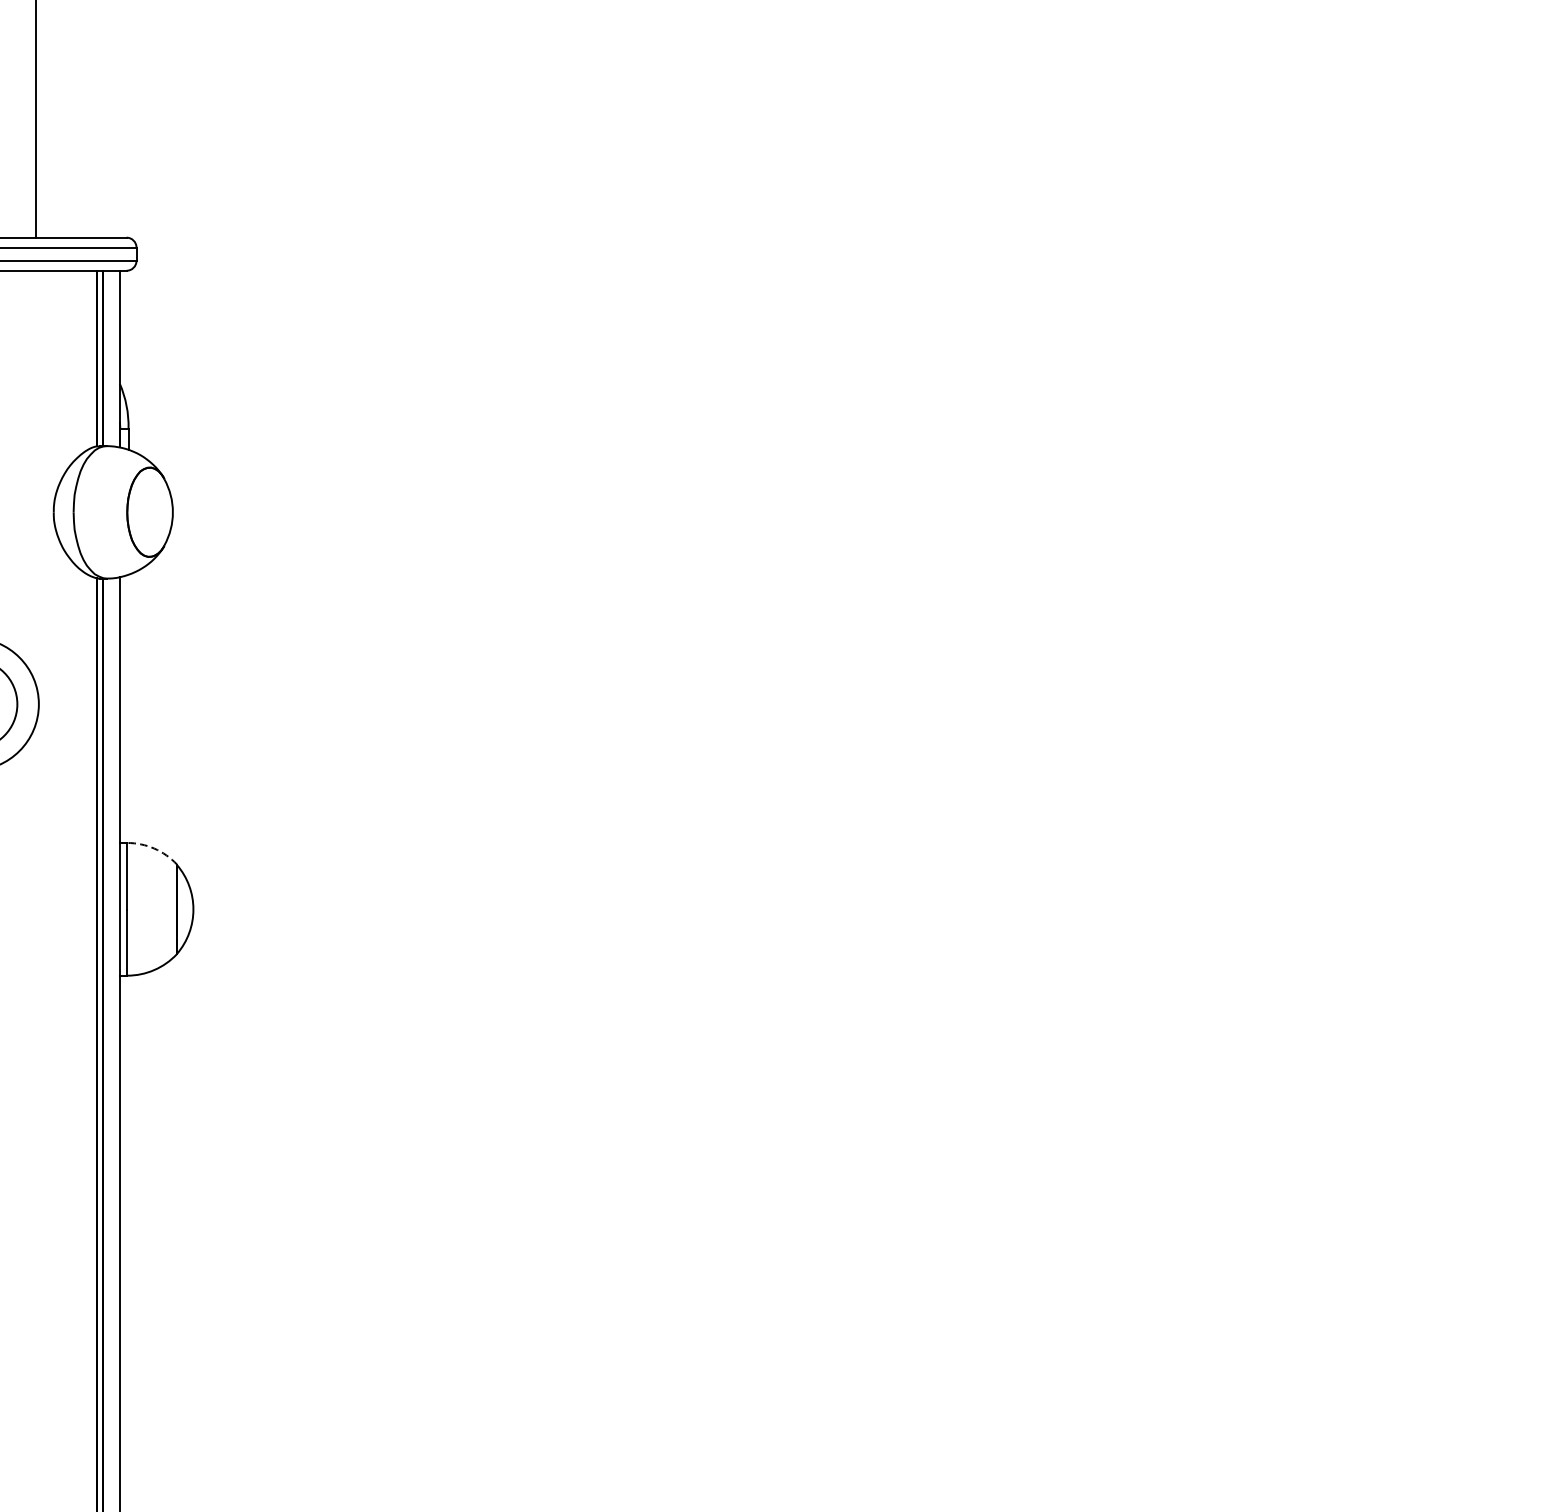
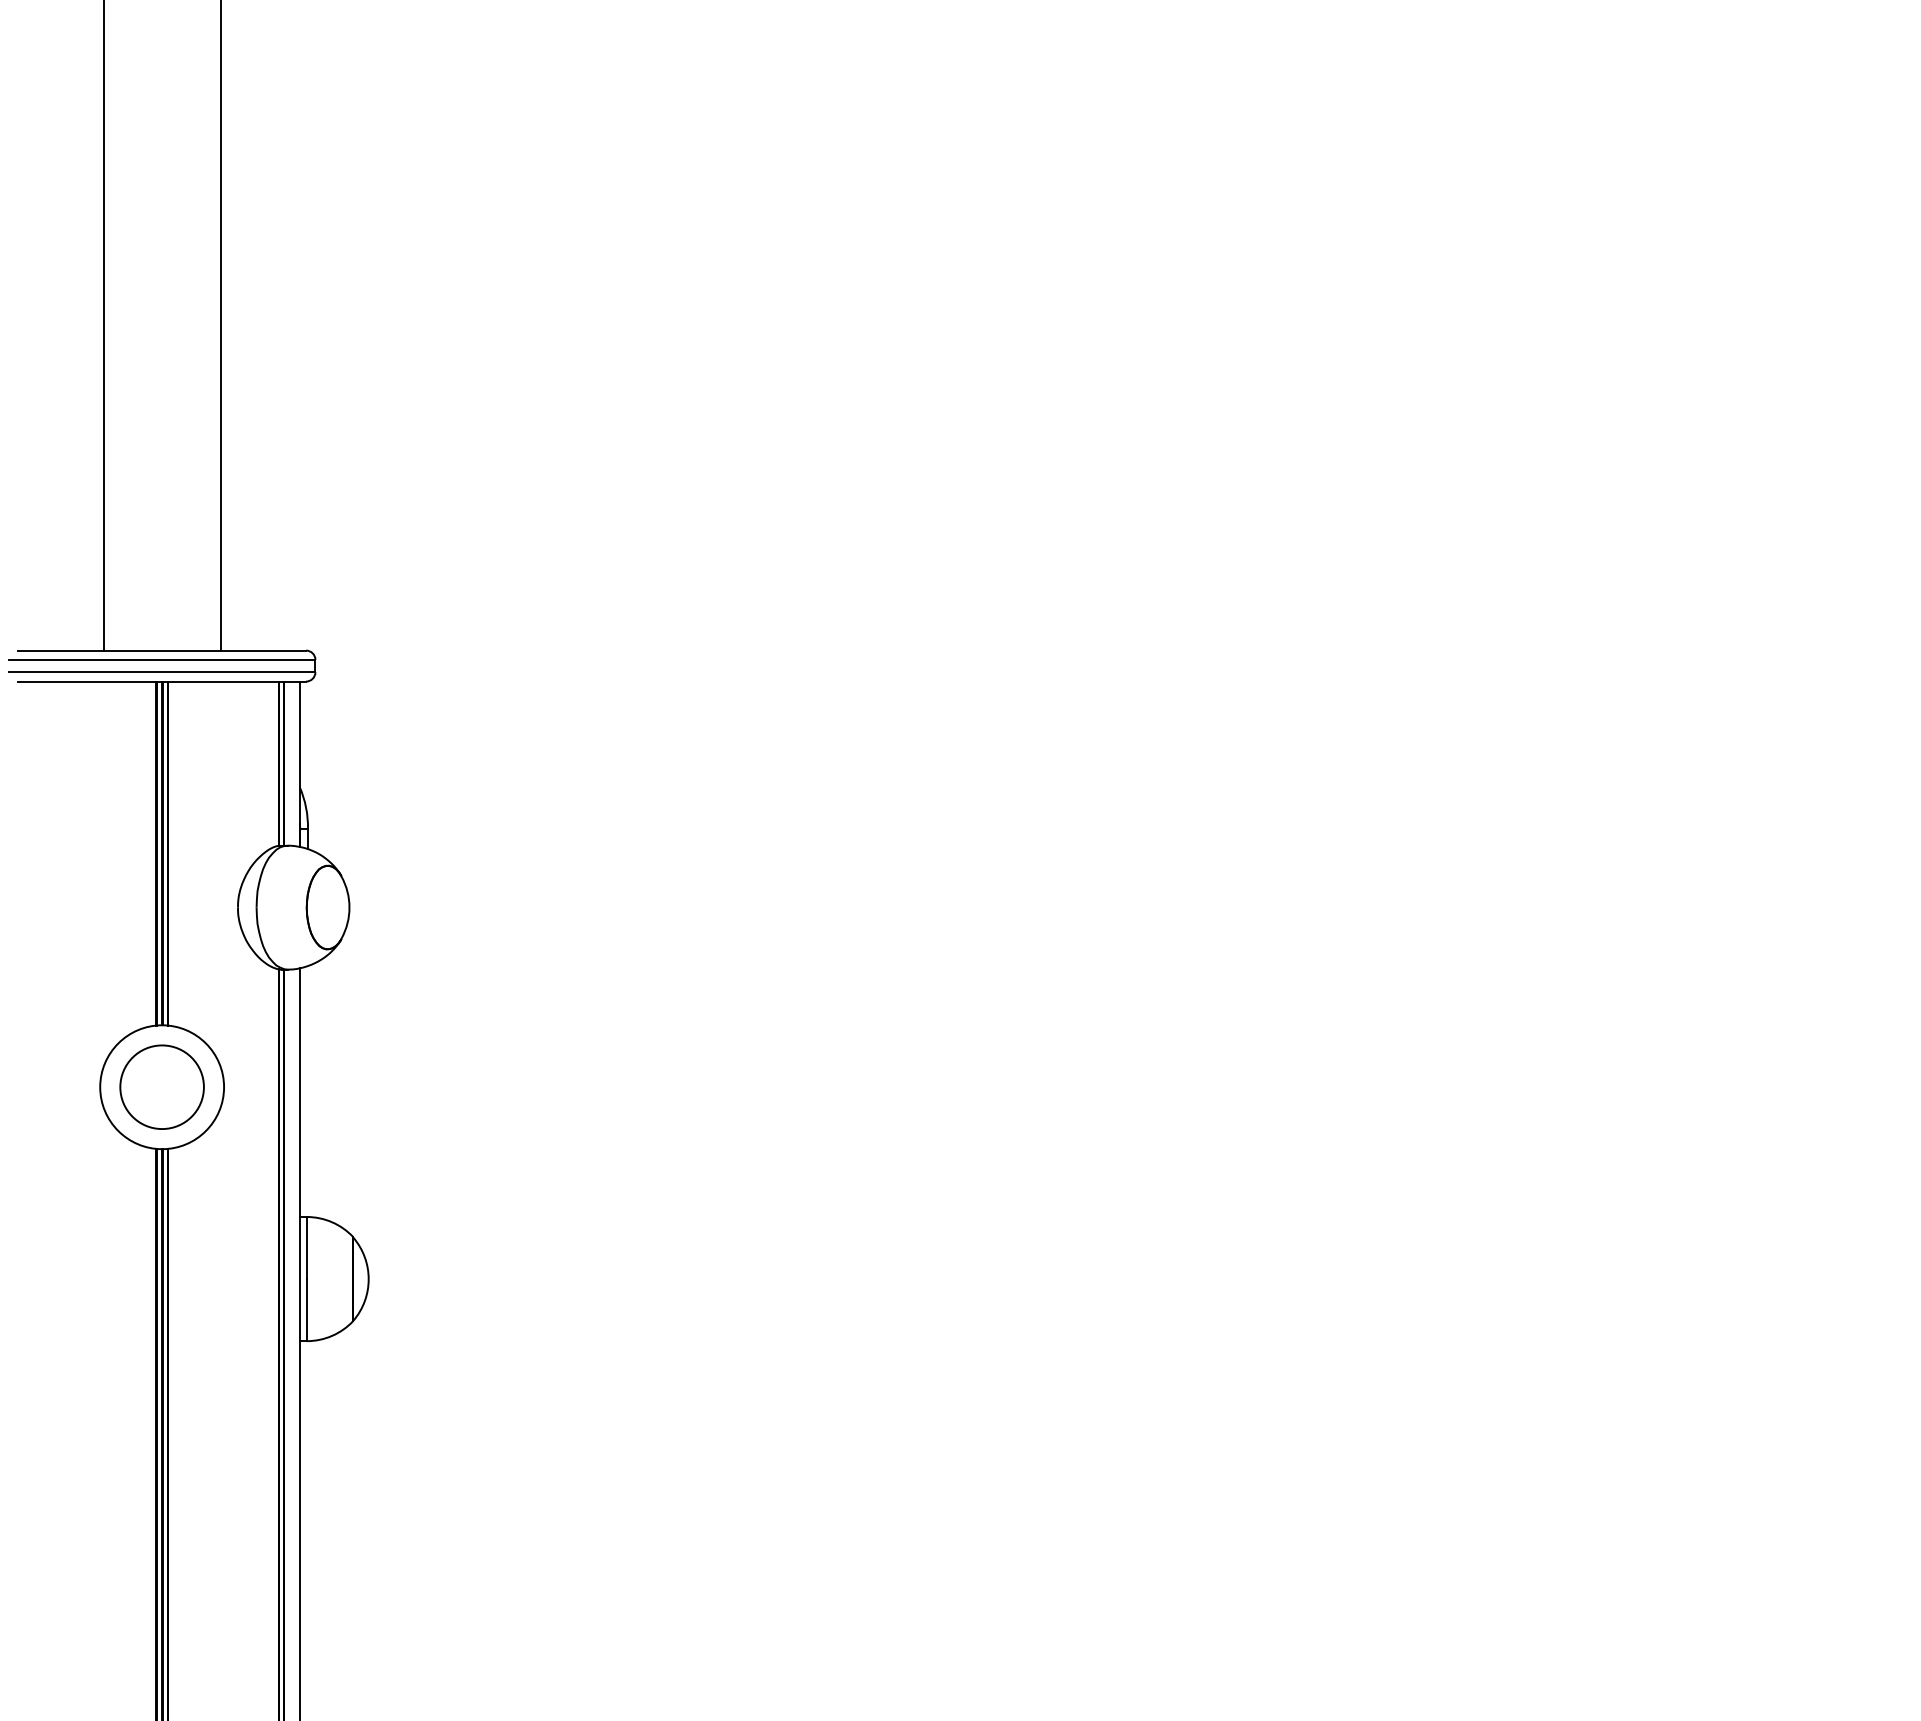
arc: (154, 848) -> (332, 1222), dashed -> solid

